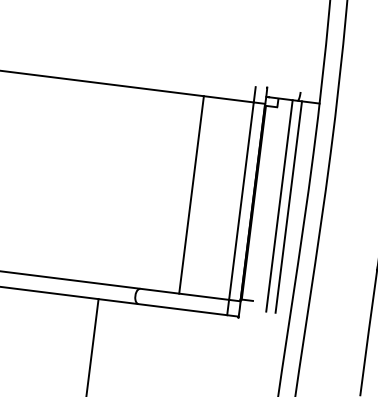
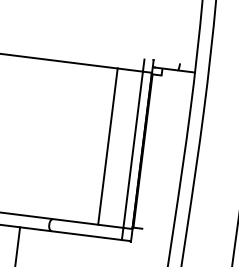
line: (191, 194) -> (107, 146), moved
line: (279, 205) -> (163, 153), removed
line: (288, 206) -> (170, 154), removed

